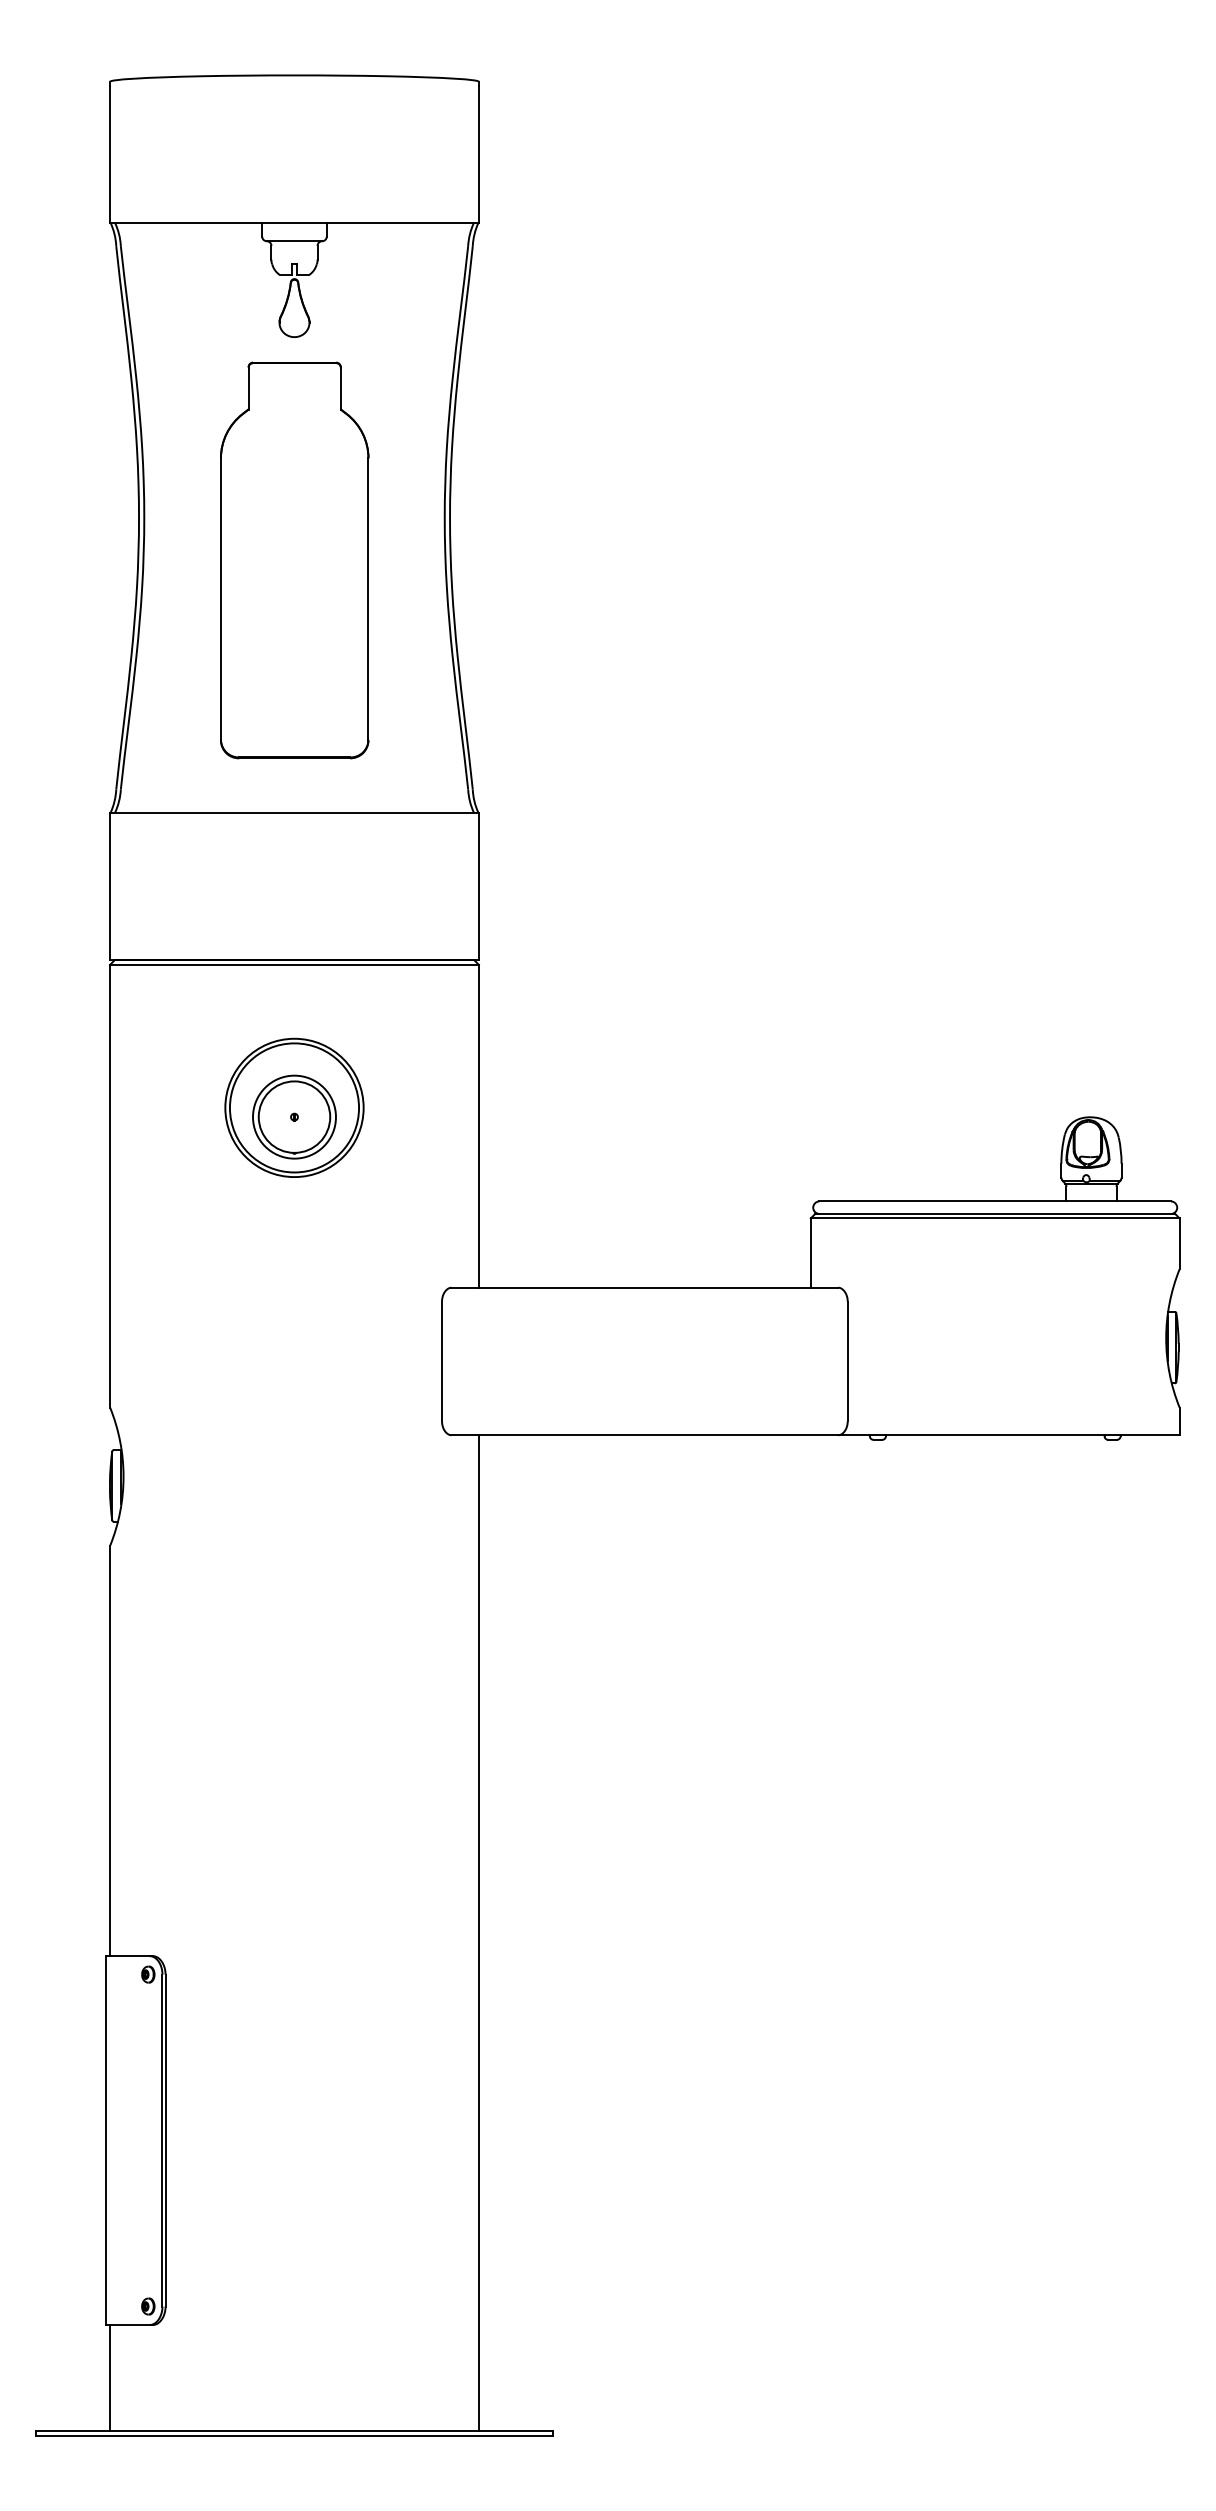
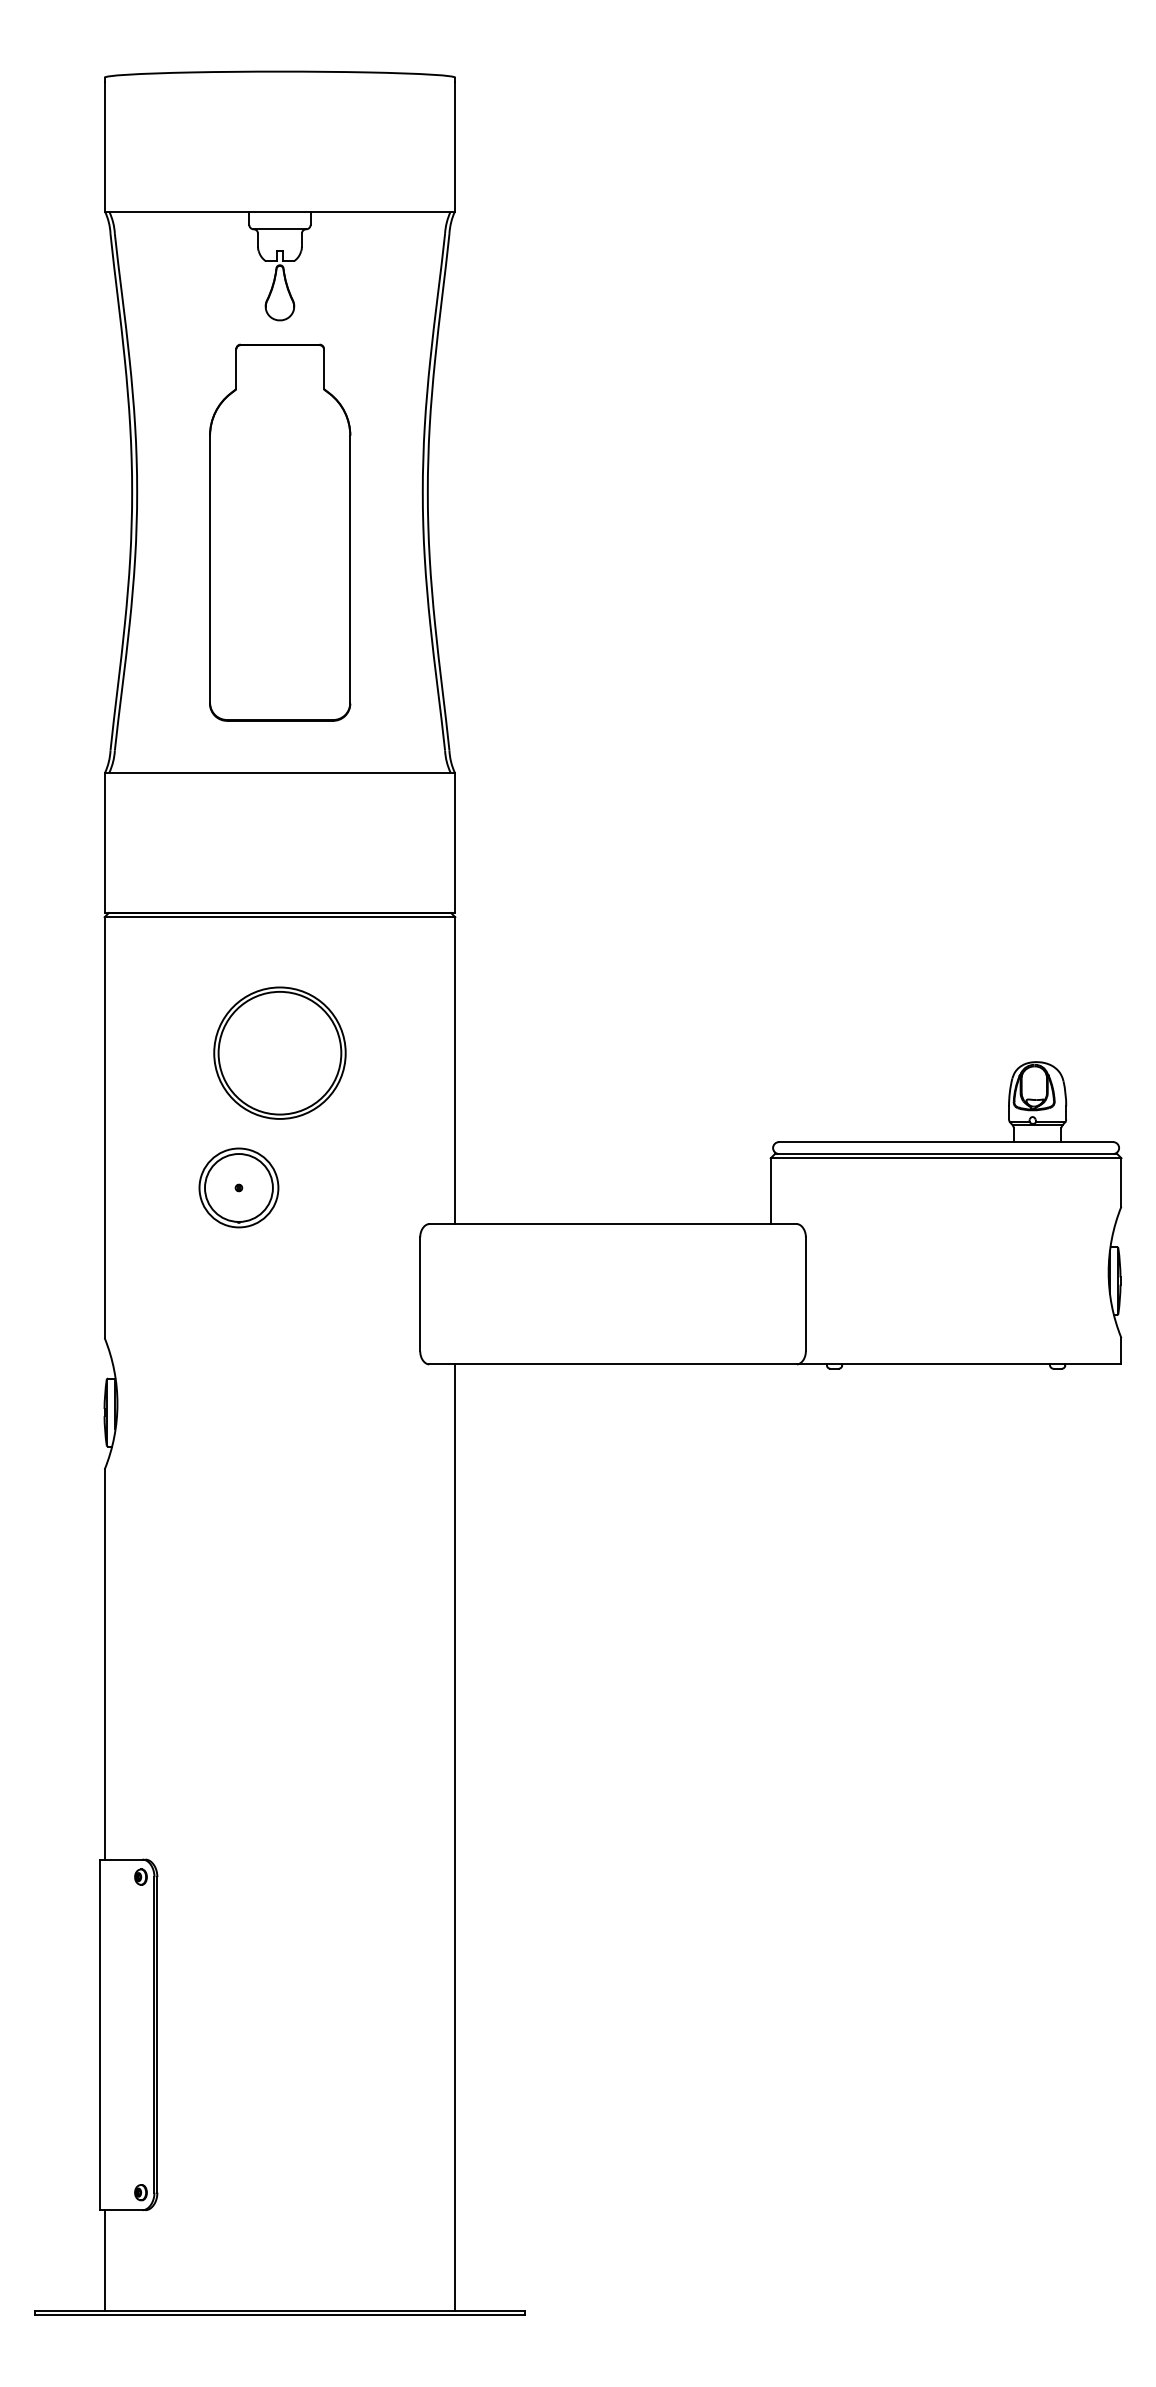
part: (294, 1116) -> (238, 1187), moved

